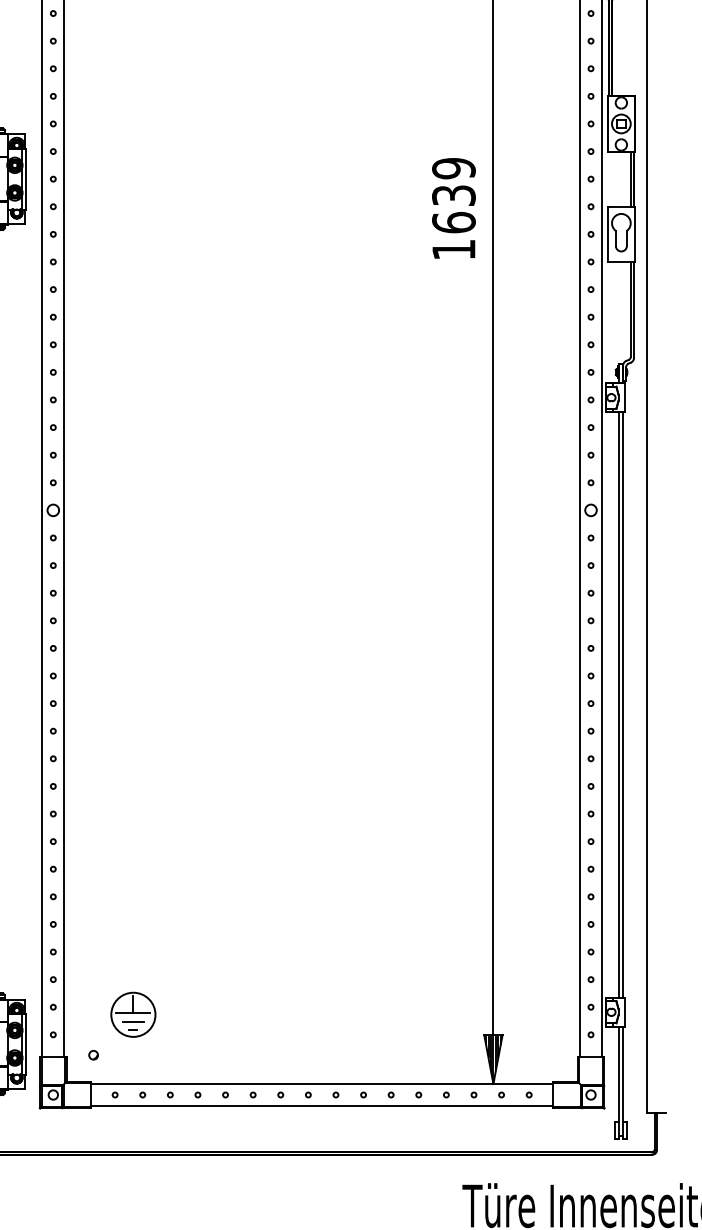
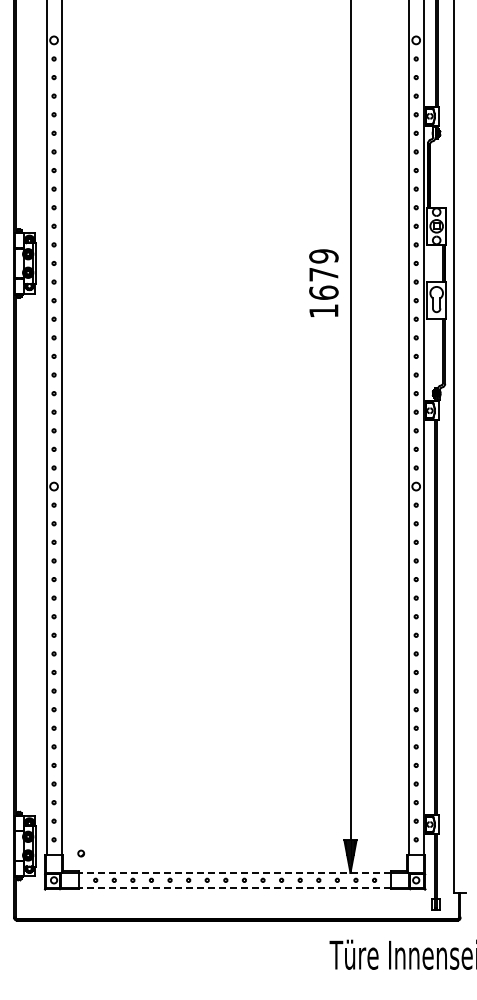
text: (453, 195) -> (323, 274), 1639 -> 1679
part: (132, 1015) -> (107, 826), removed
line: (322, 1083) -> (235, 872), solid -> dashed
line: (322, 1105) -> (235, 887), solid -> dashed

